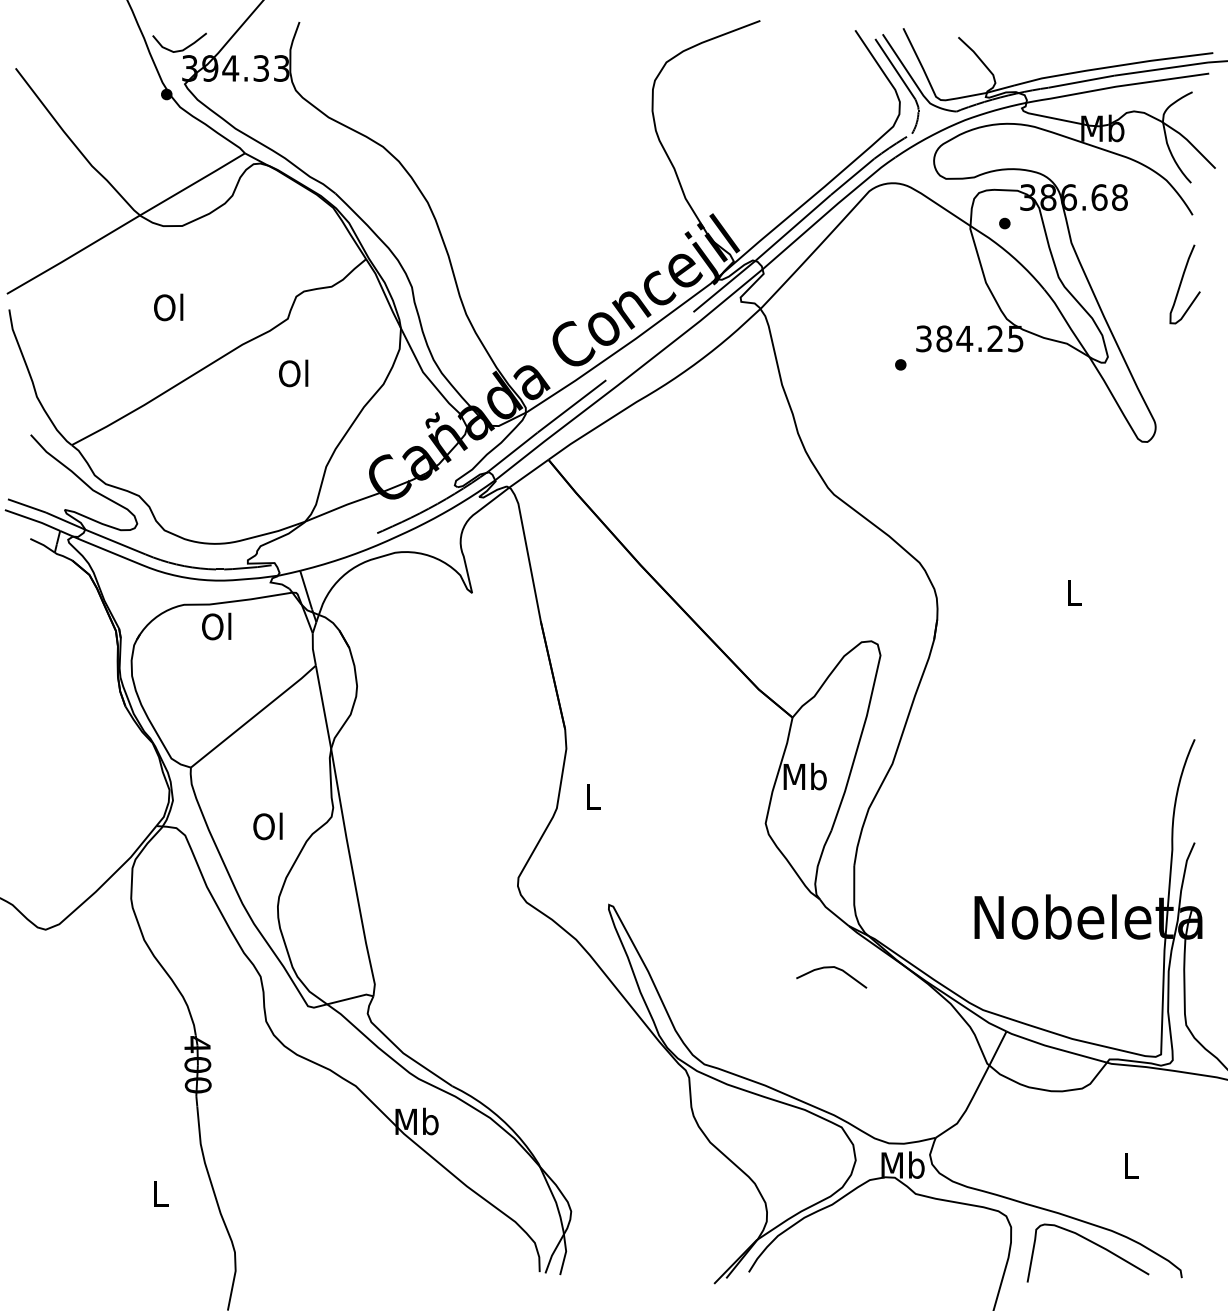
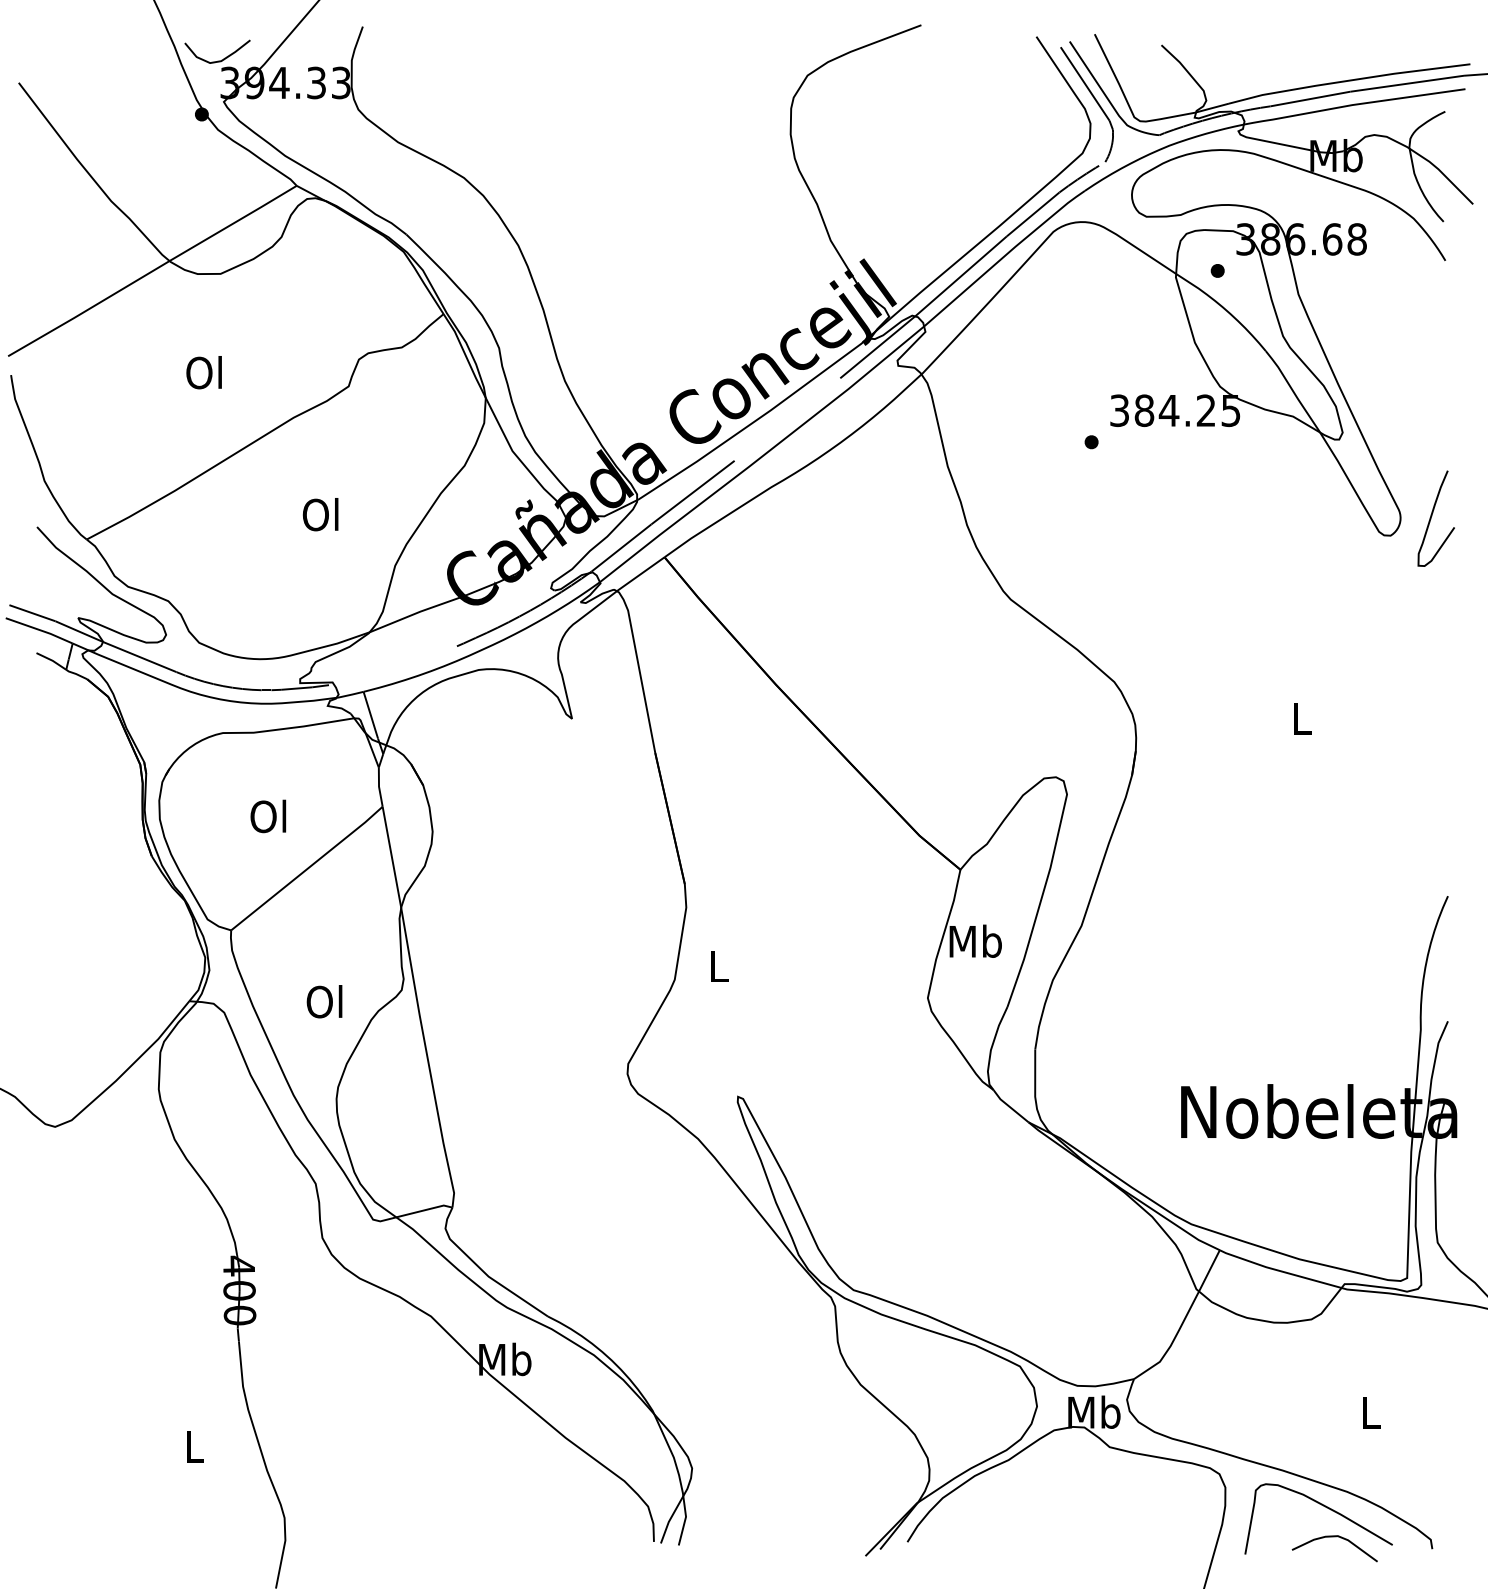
curve: (1182, 282) -> (1432, 516), moved
text: (293, 373) -> (320, 514), moved
text: (216, 626) -> (268, 816), moved
curve: (831, 968) -> (1334, 1537), moved

